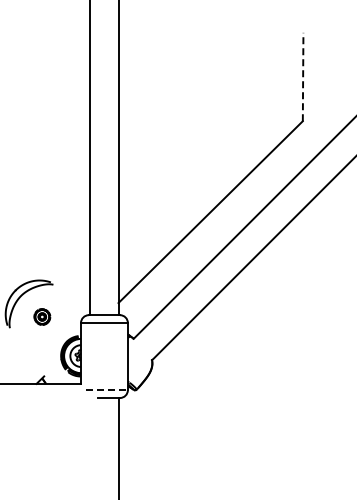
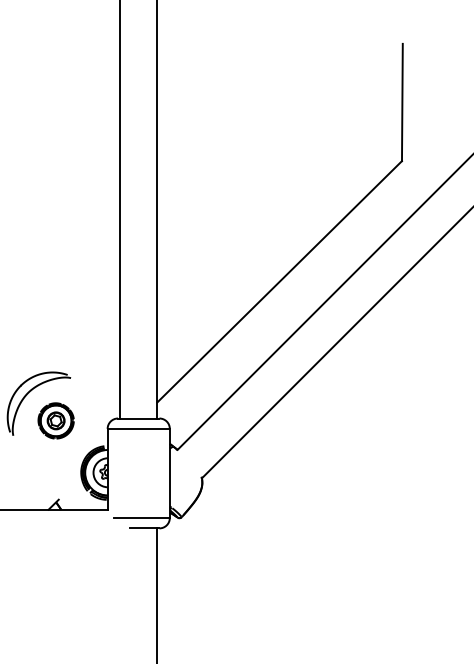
line: (303, 76) -> (402, 101), dashed -> solid
part: (42, 316) -> (56, 420), size x1.67
line: (106, 390) -> (141, 518), dashed -> solid

